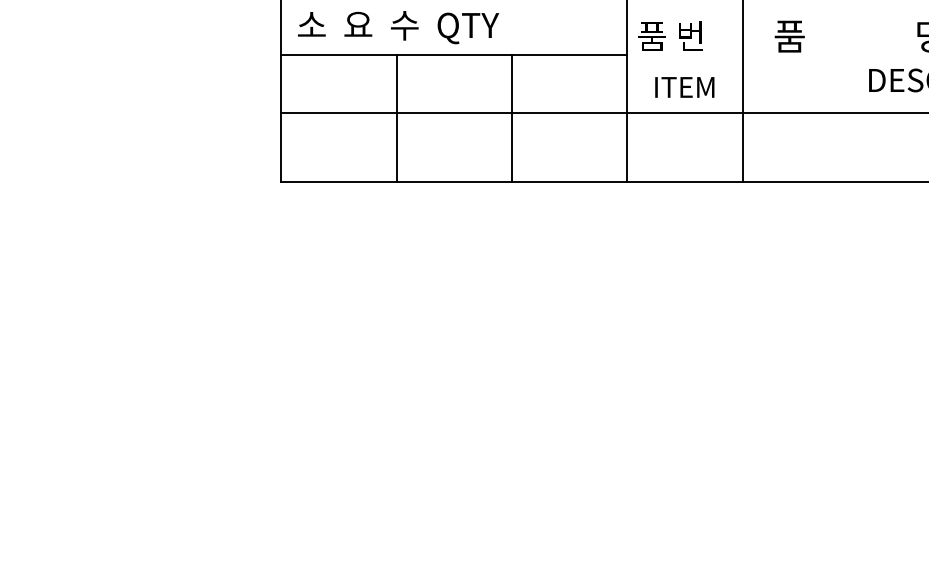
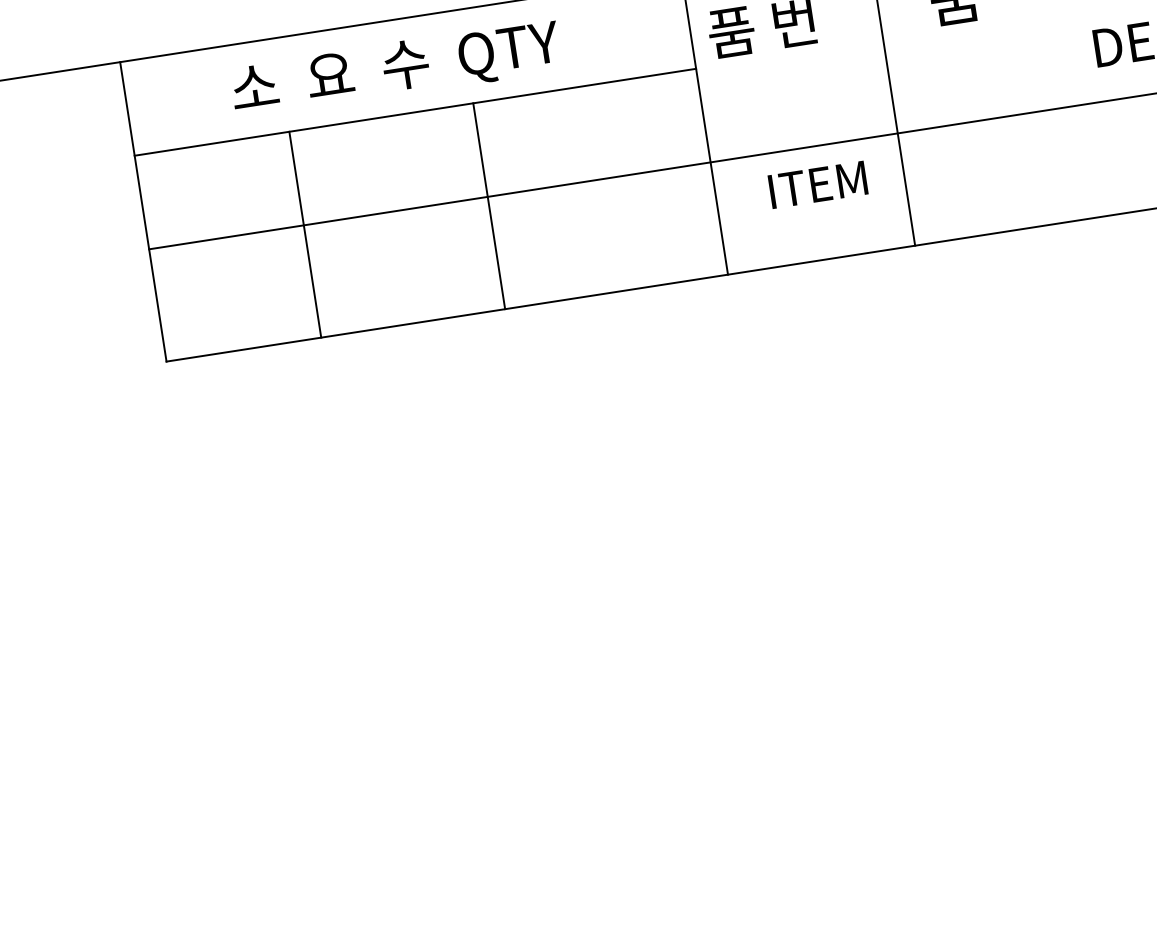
text: (398, 27) -> (395, 69), moved
text: (684, 87) -> (817, 185), moved
line: (396, 118) -> (305, 234), moved
line: (511, 118) -> (488, 206), moved

